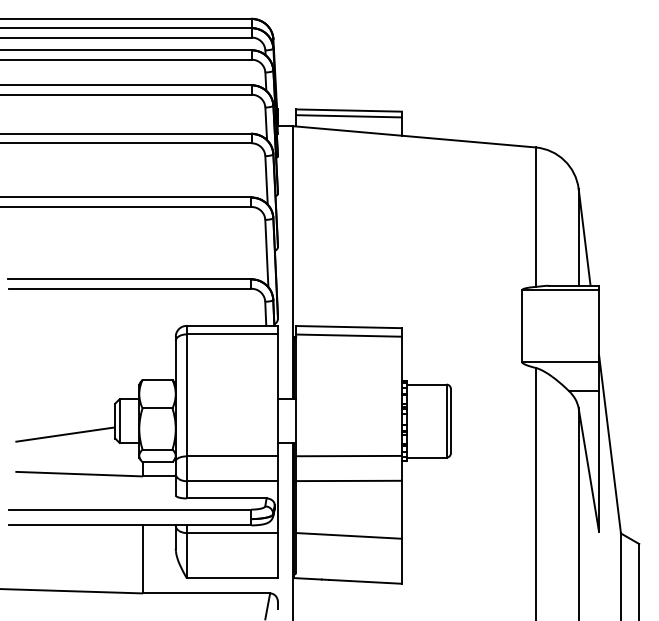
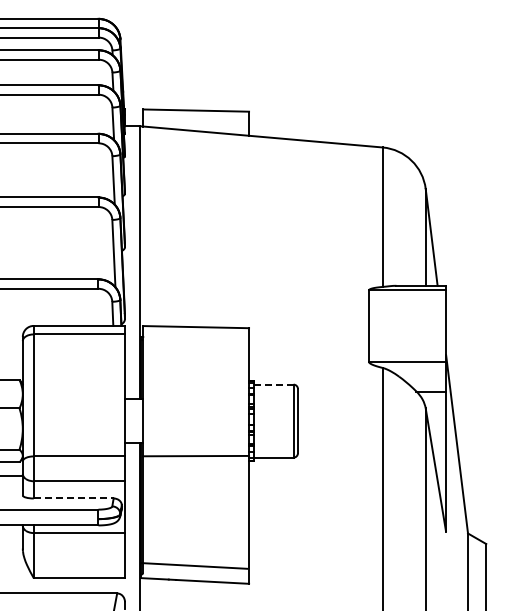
line: (349, 116) -> (196, 116), removed
line: (349, 335) -> (196, 335), removed
line: (426, 384) -> (273, 384), solid -> dashed
line: (349, 480) -> (196, 480), removed
line: (226, 498) -> (73, 498), solid -> dashed
line: (349, 535) -> (194, 565), moved

